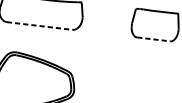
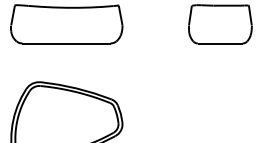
line: (40, 26) -> (67, 43), dashed -> solid
line: (153, 39) -> (220, 43), dashed -> solid

